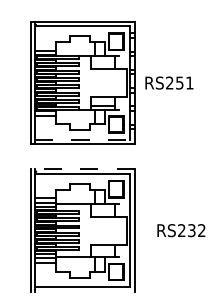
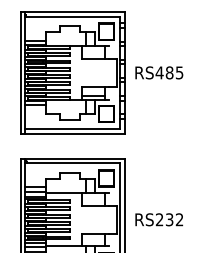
text: (179, 82) -> (169, 72), RS251 -> RS485
line: (82, 139) -> (72, 129), dashed -> solid
line: (82, 169) -> (72, 158), dashed -> solid
text: (181, 230) -> (159, 219), moved

